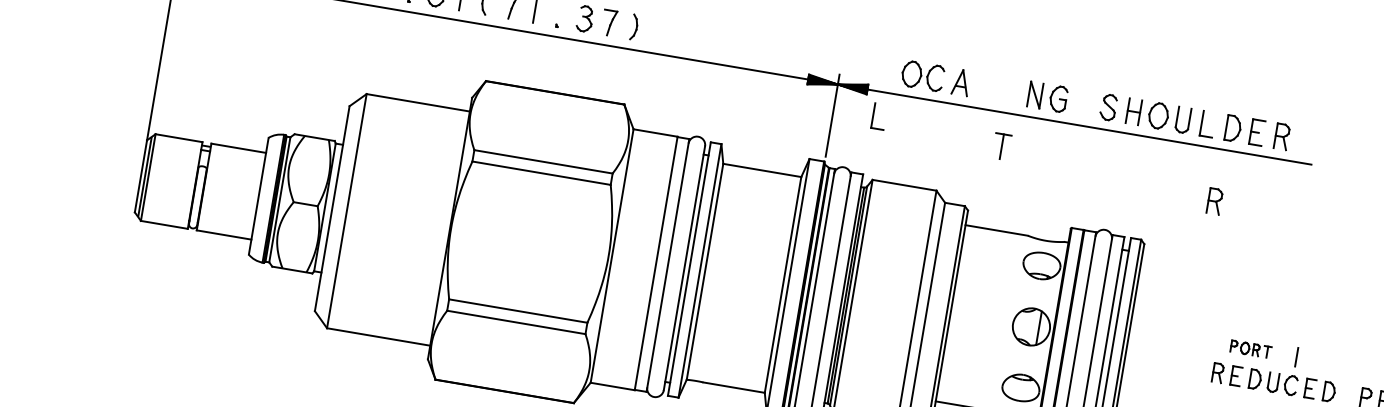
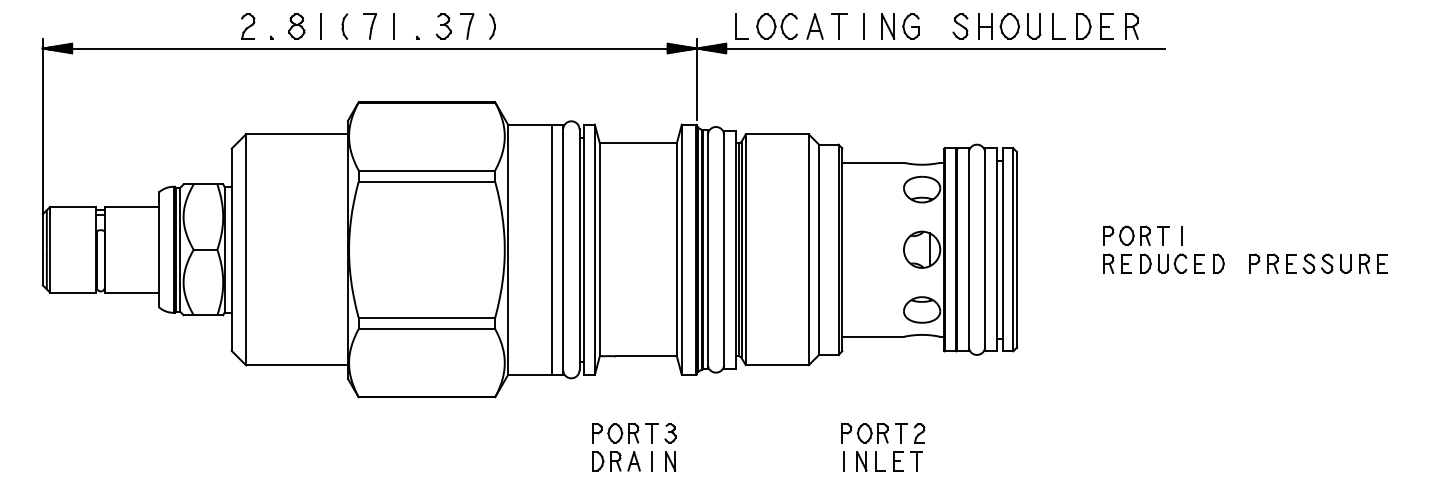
line: (1010, 90) -> (863, 26), added
part: (878, 116) -> (741, 26), moved
part: (1001, 146) -> (839, 26), moved
part: (1214, 201) -> (1077, 99), removed
part: (1251, 349) -> (1136, 235), size x1.67

